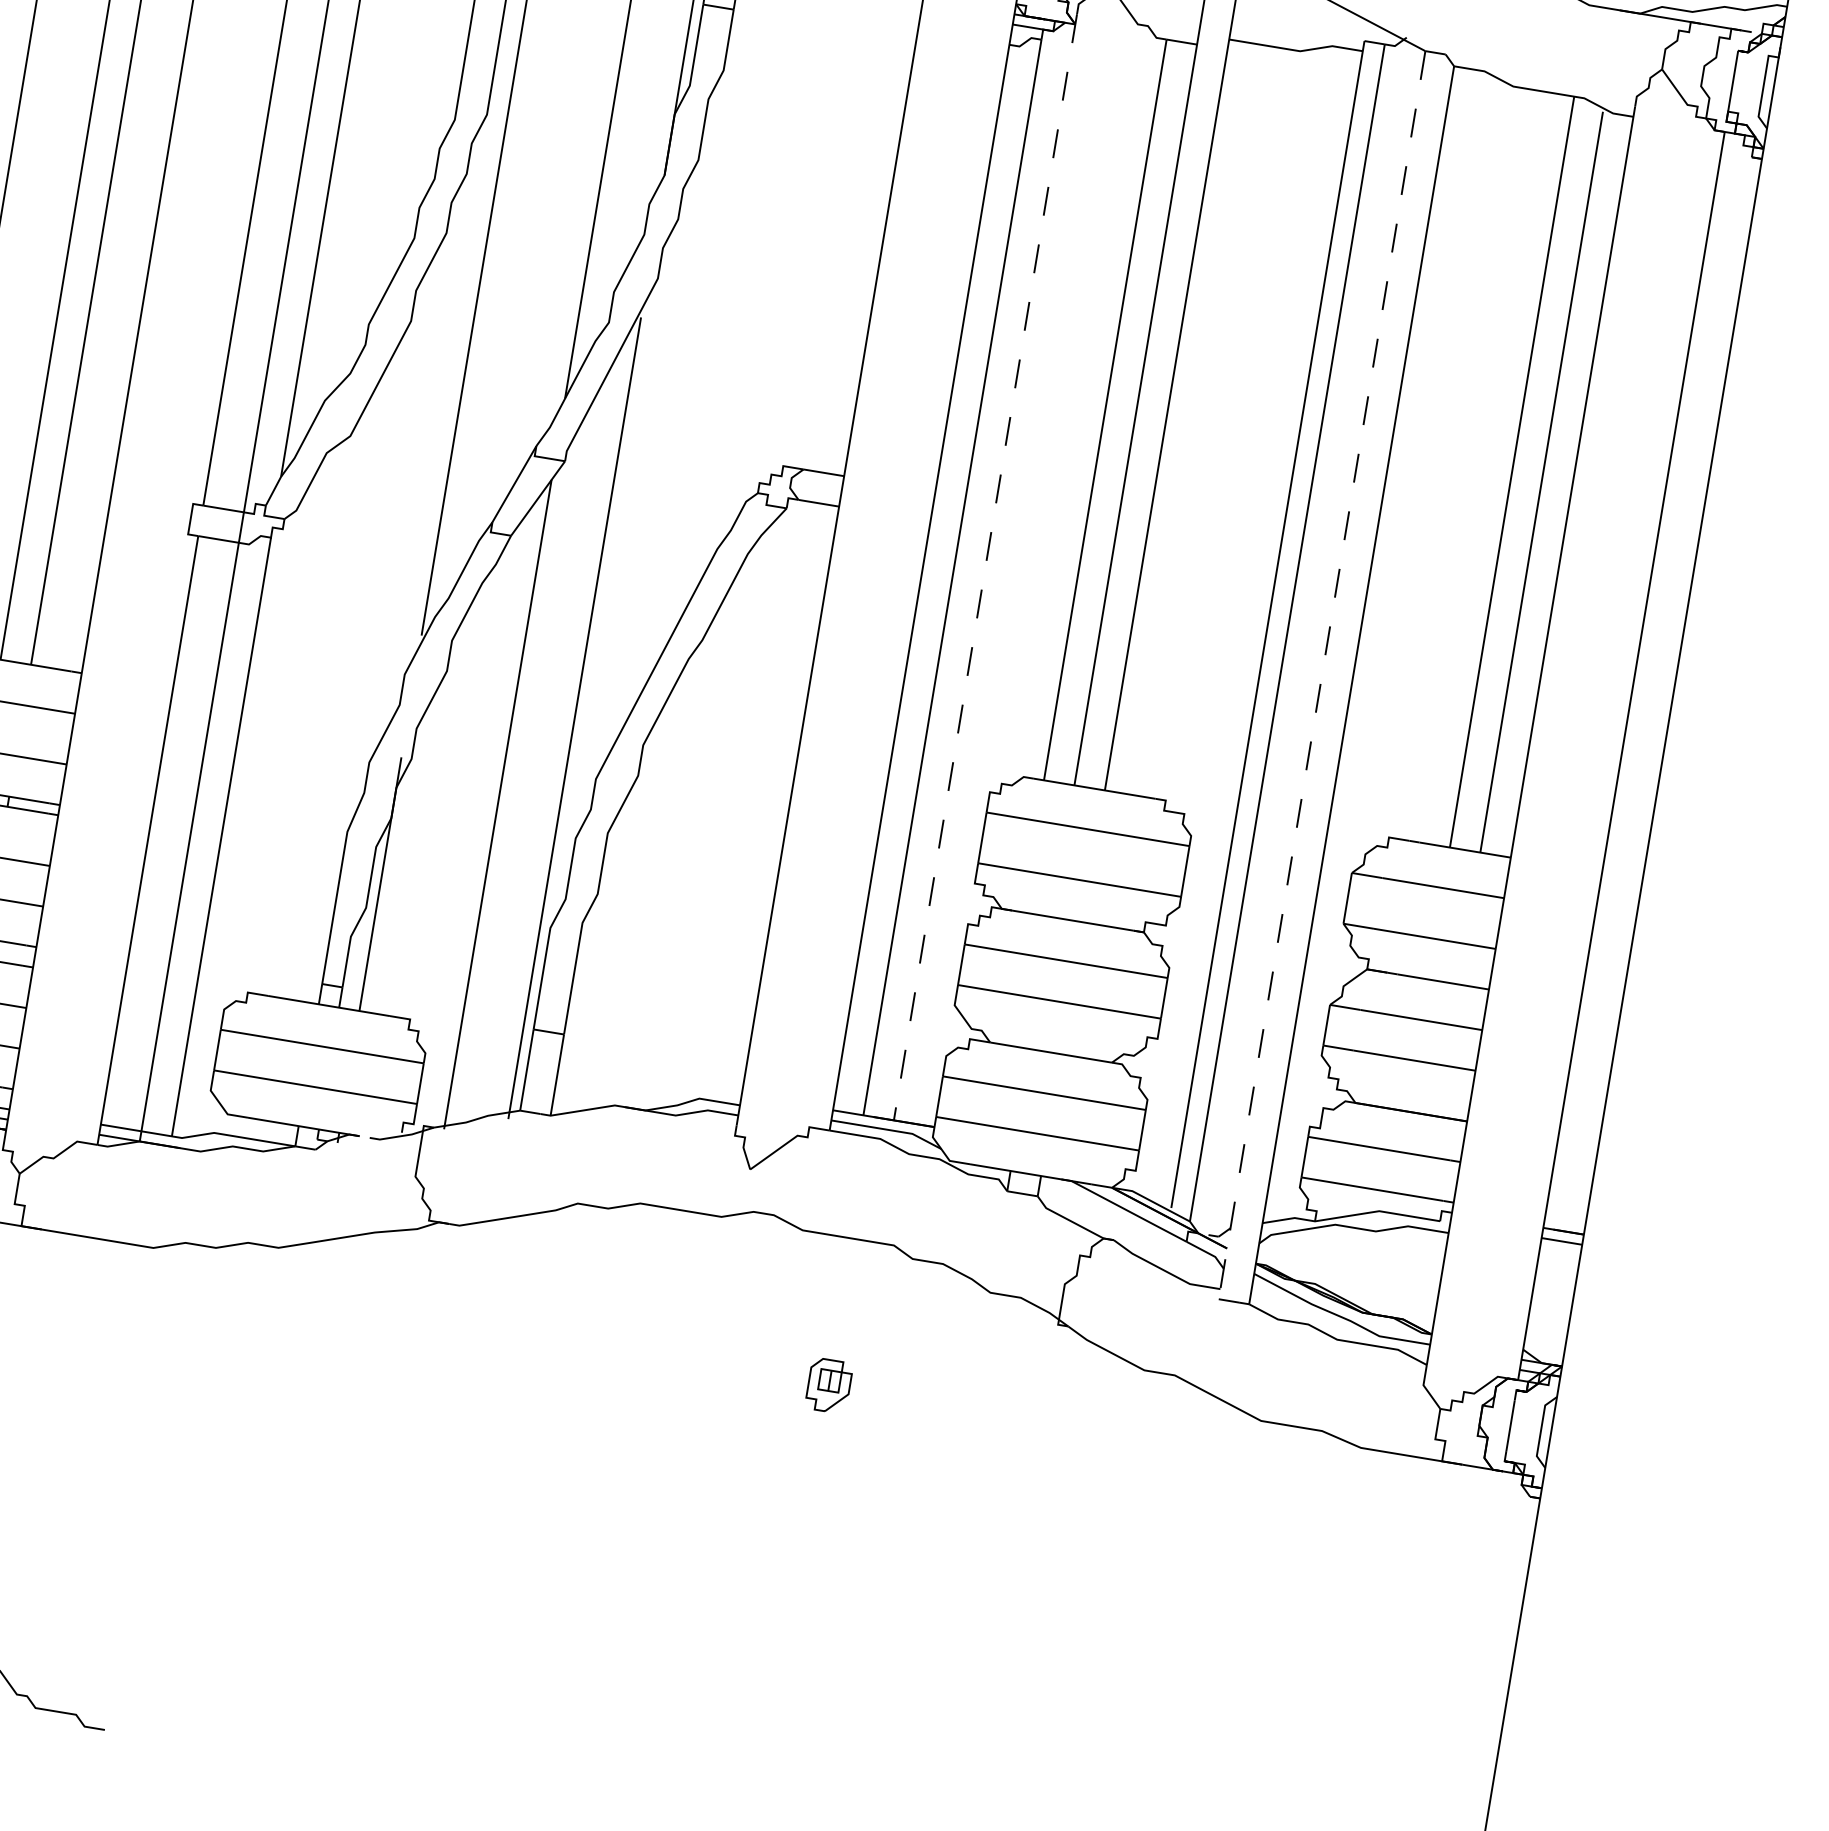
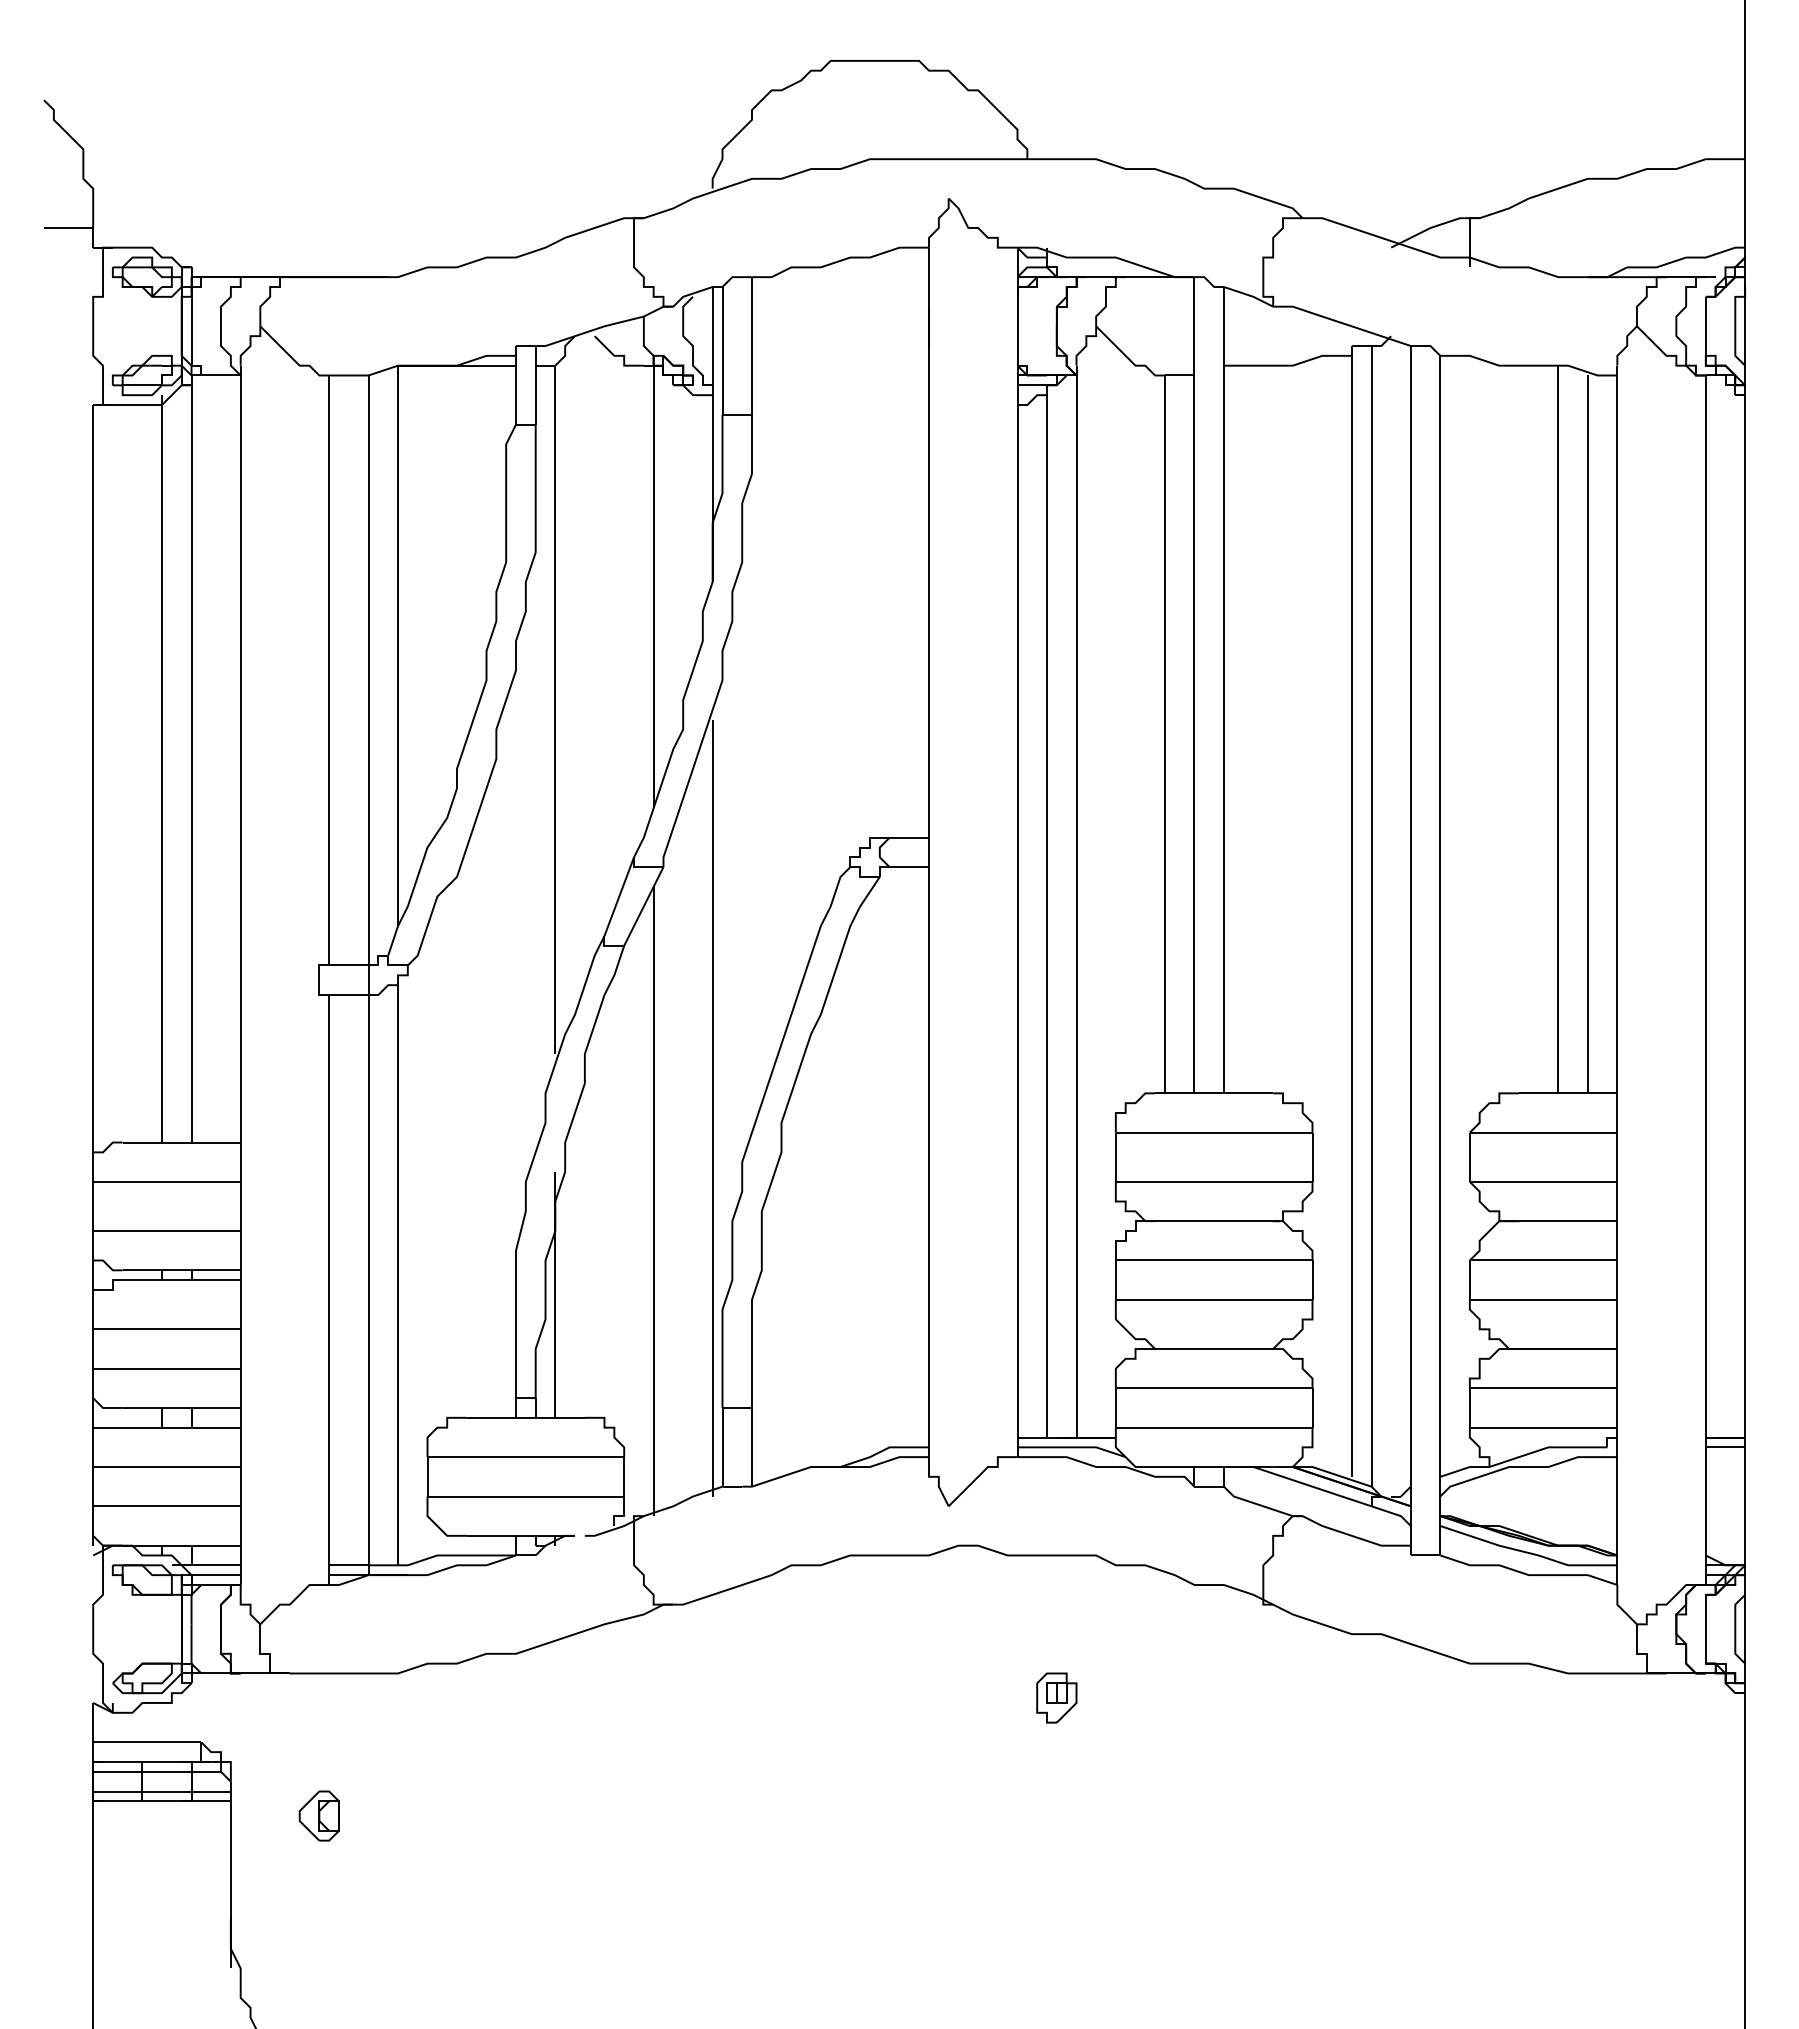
line: (985, 567) -> (1076, 901), dashed -> solid
line: (1321, 674) -> (1410, 950), dashed -> solid
part: (47, 1380) -> (318, 1815), added

